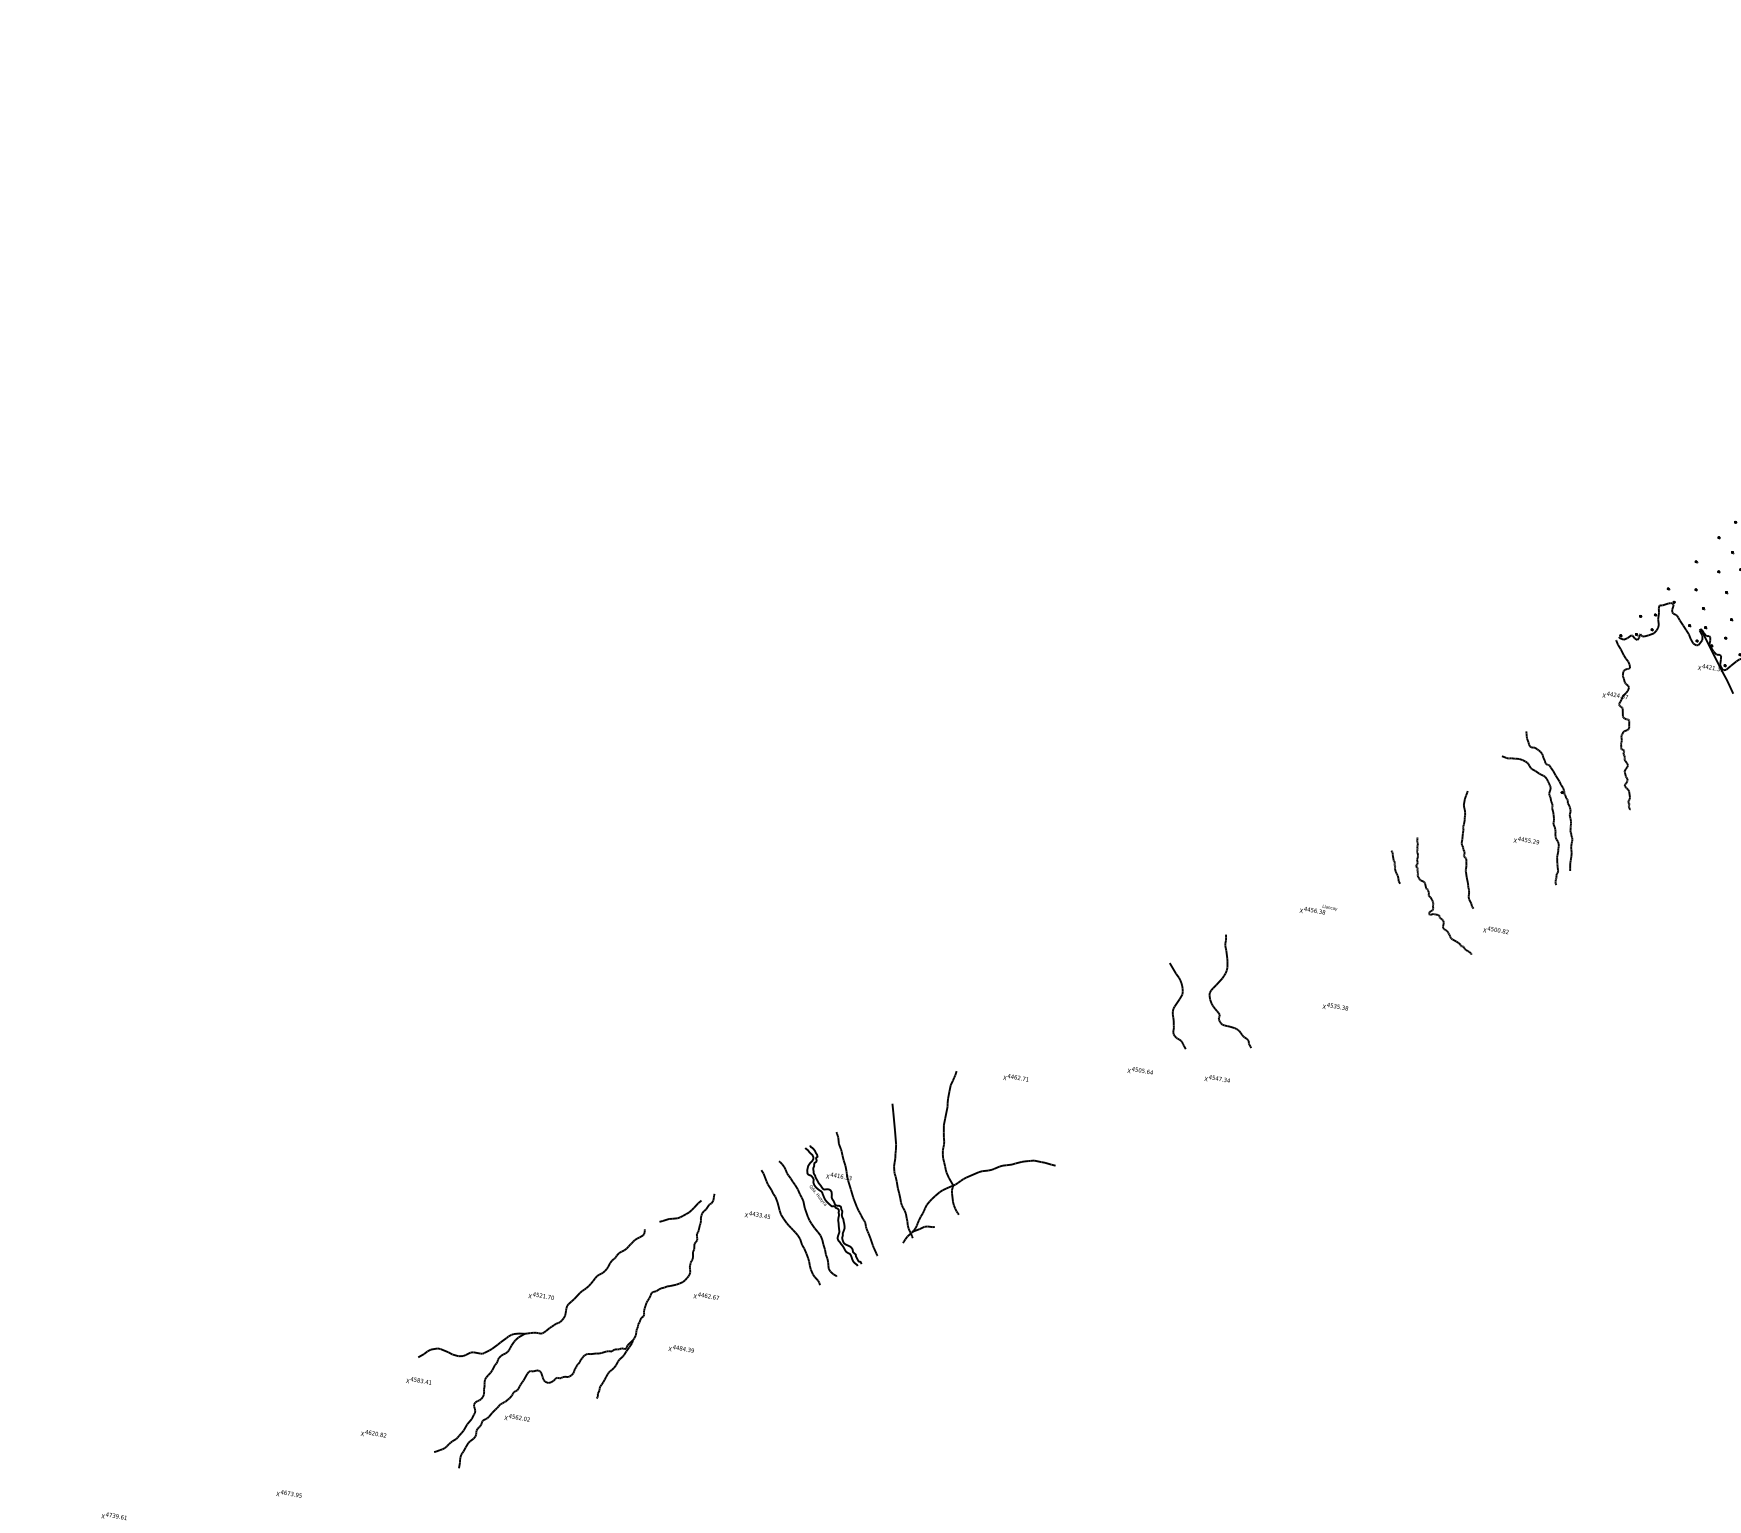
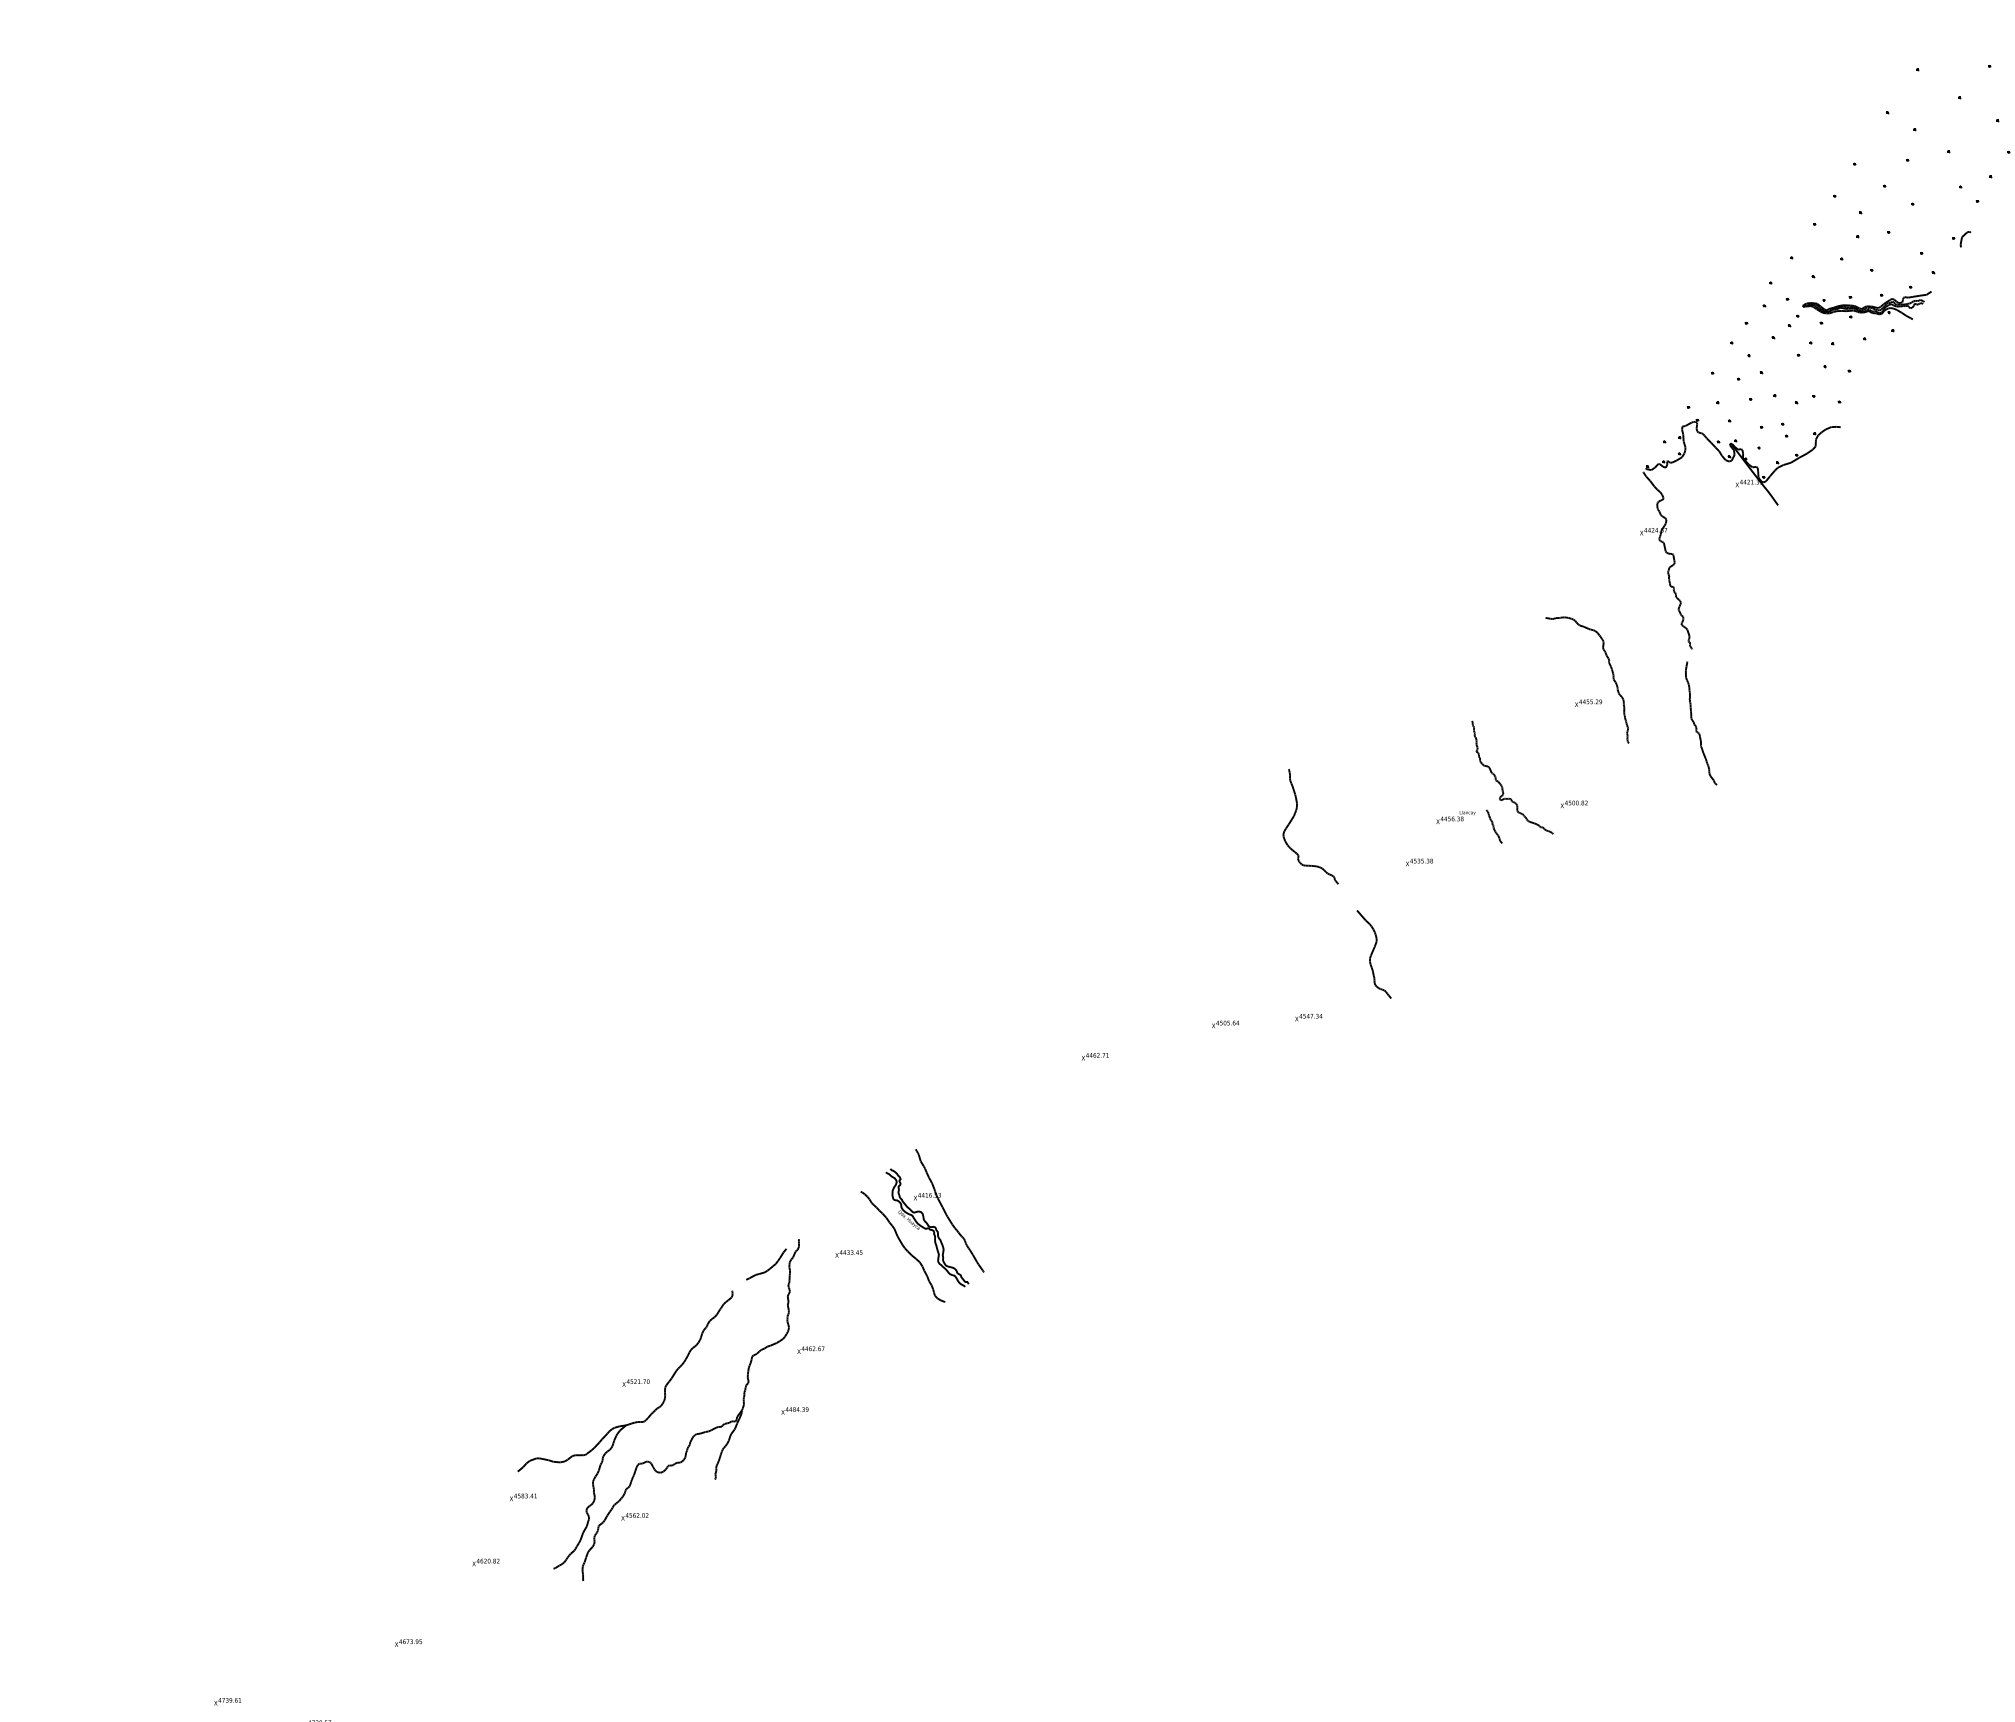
part: (1560, 792) -> (1614, 644), removed
curve: (1465, 850) -> (1696, 725), moved
curve: (1395, 867) -> (1494, 826), moved
text: (1318, 909) -> (1455, 817), moved
curve: (1222, 979) -> (1294, 817), moved
curve: (1176, 1005) -> (1372, 954), moved
text: (1335, 1006) -> (1419, 861), moved
part: (971, 1173) -> (1067, 1166), removed
curve: (790, 1227) -> (886, 1259), removed

